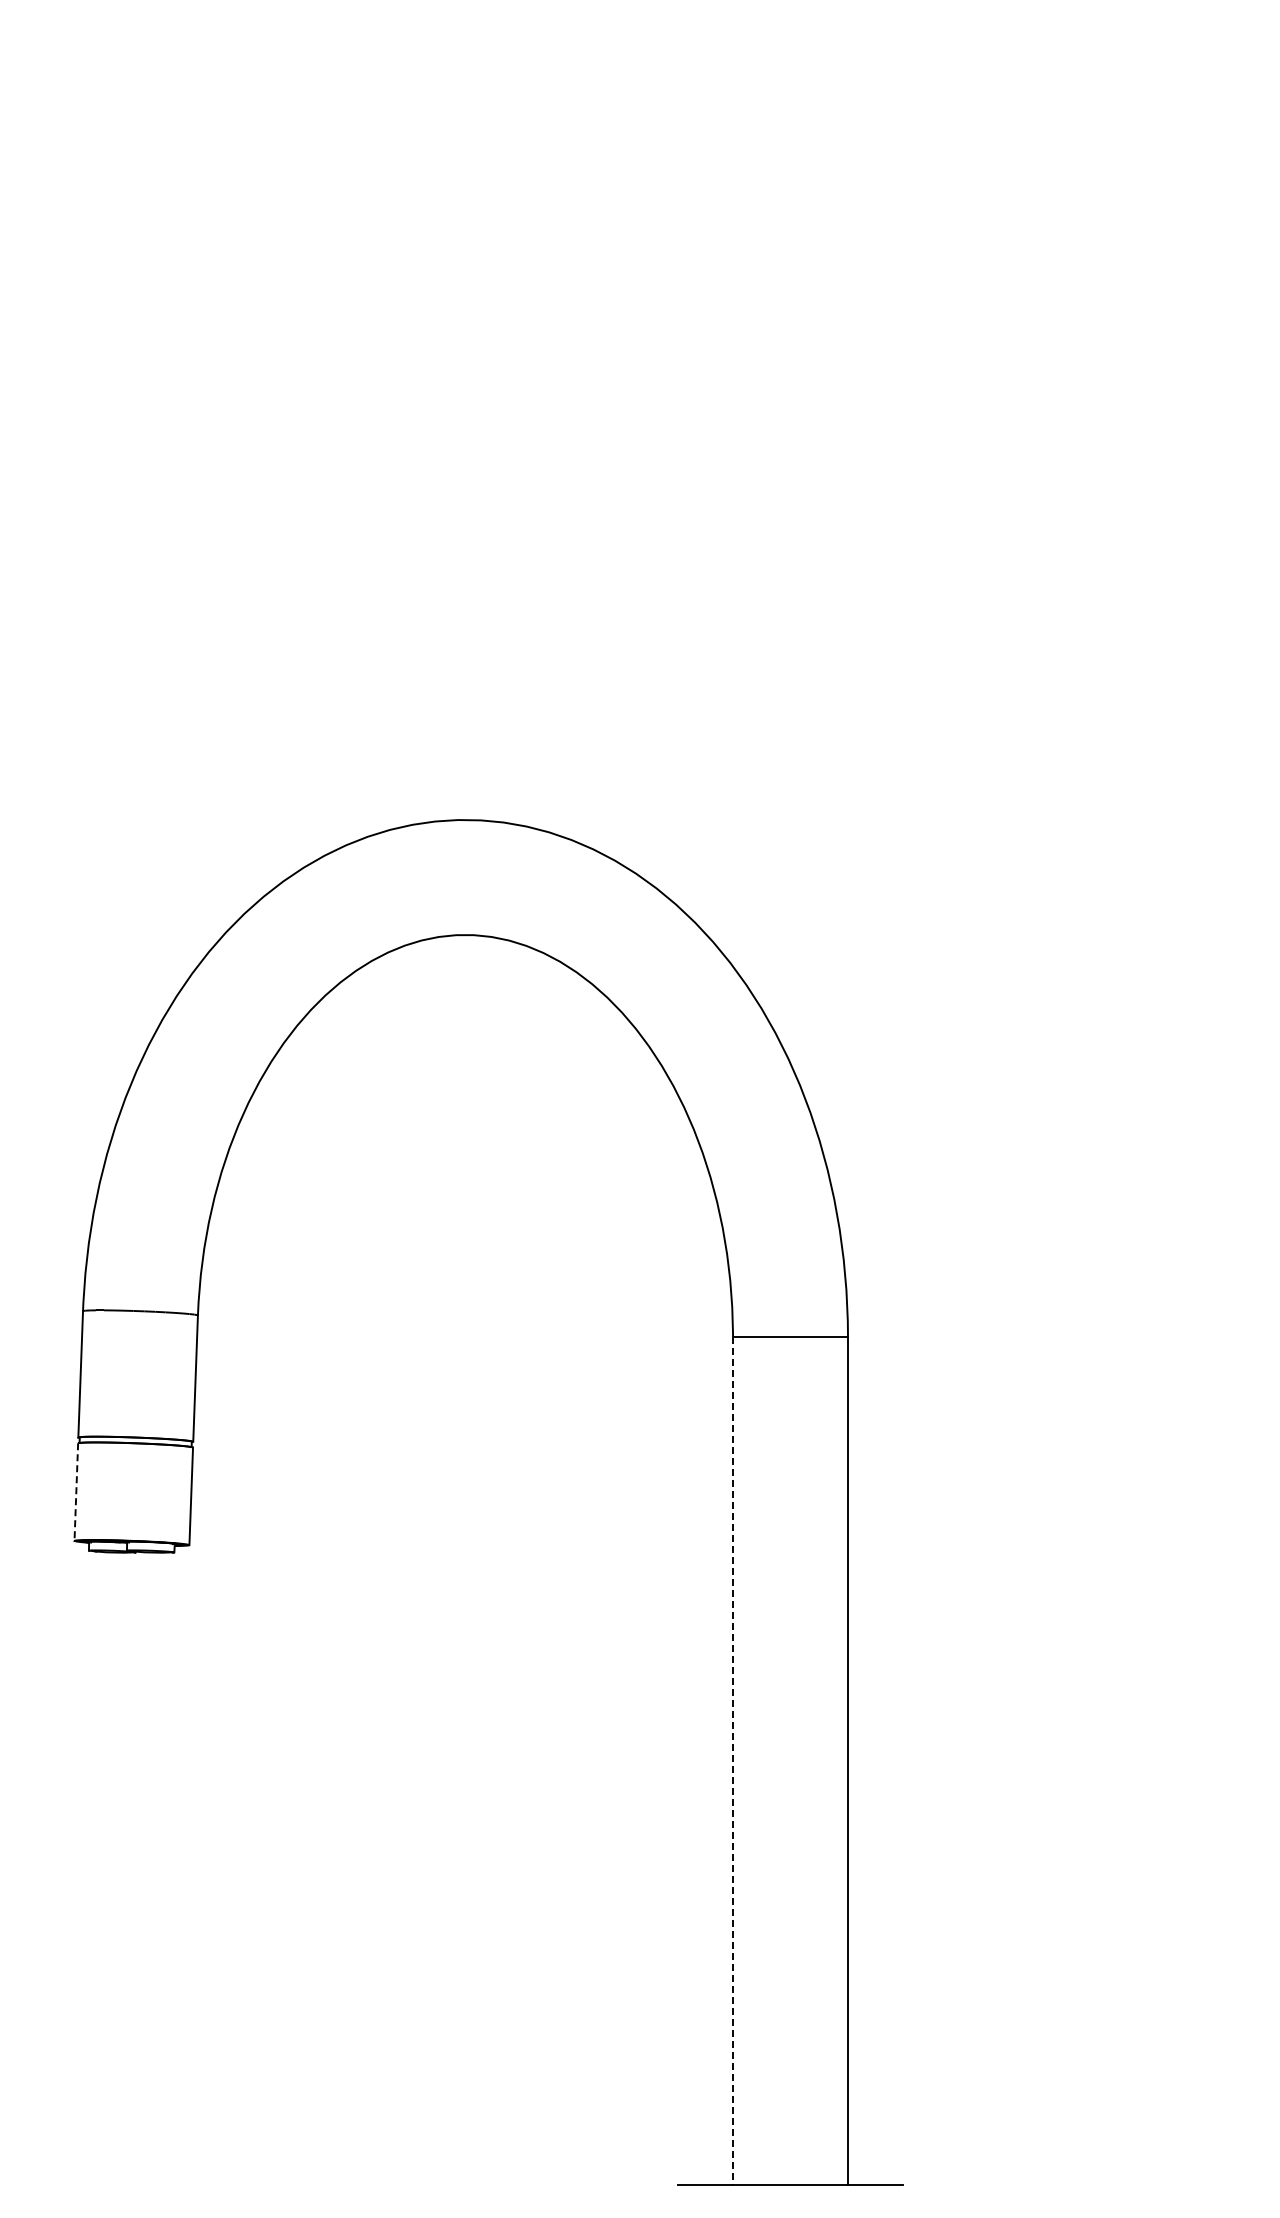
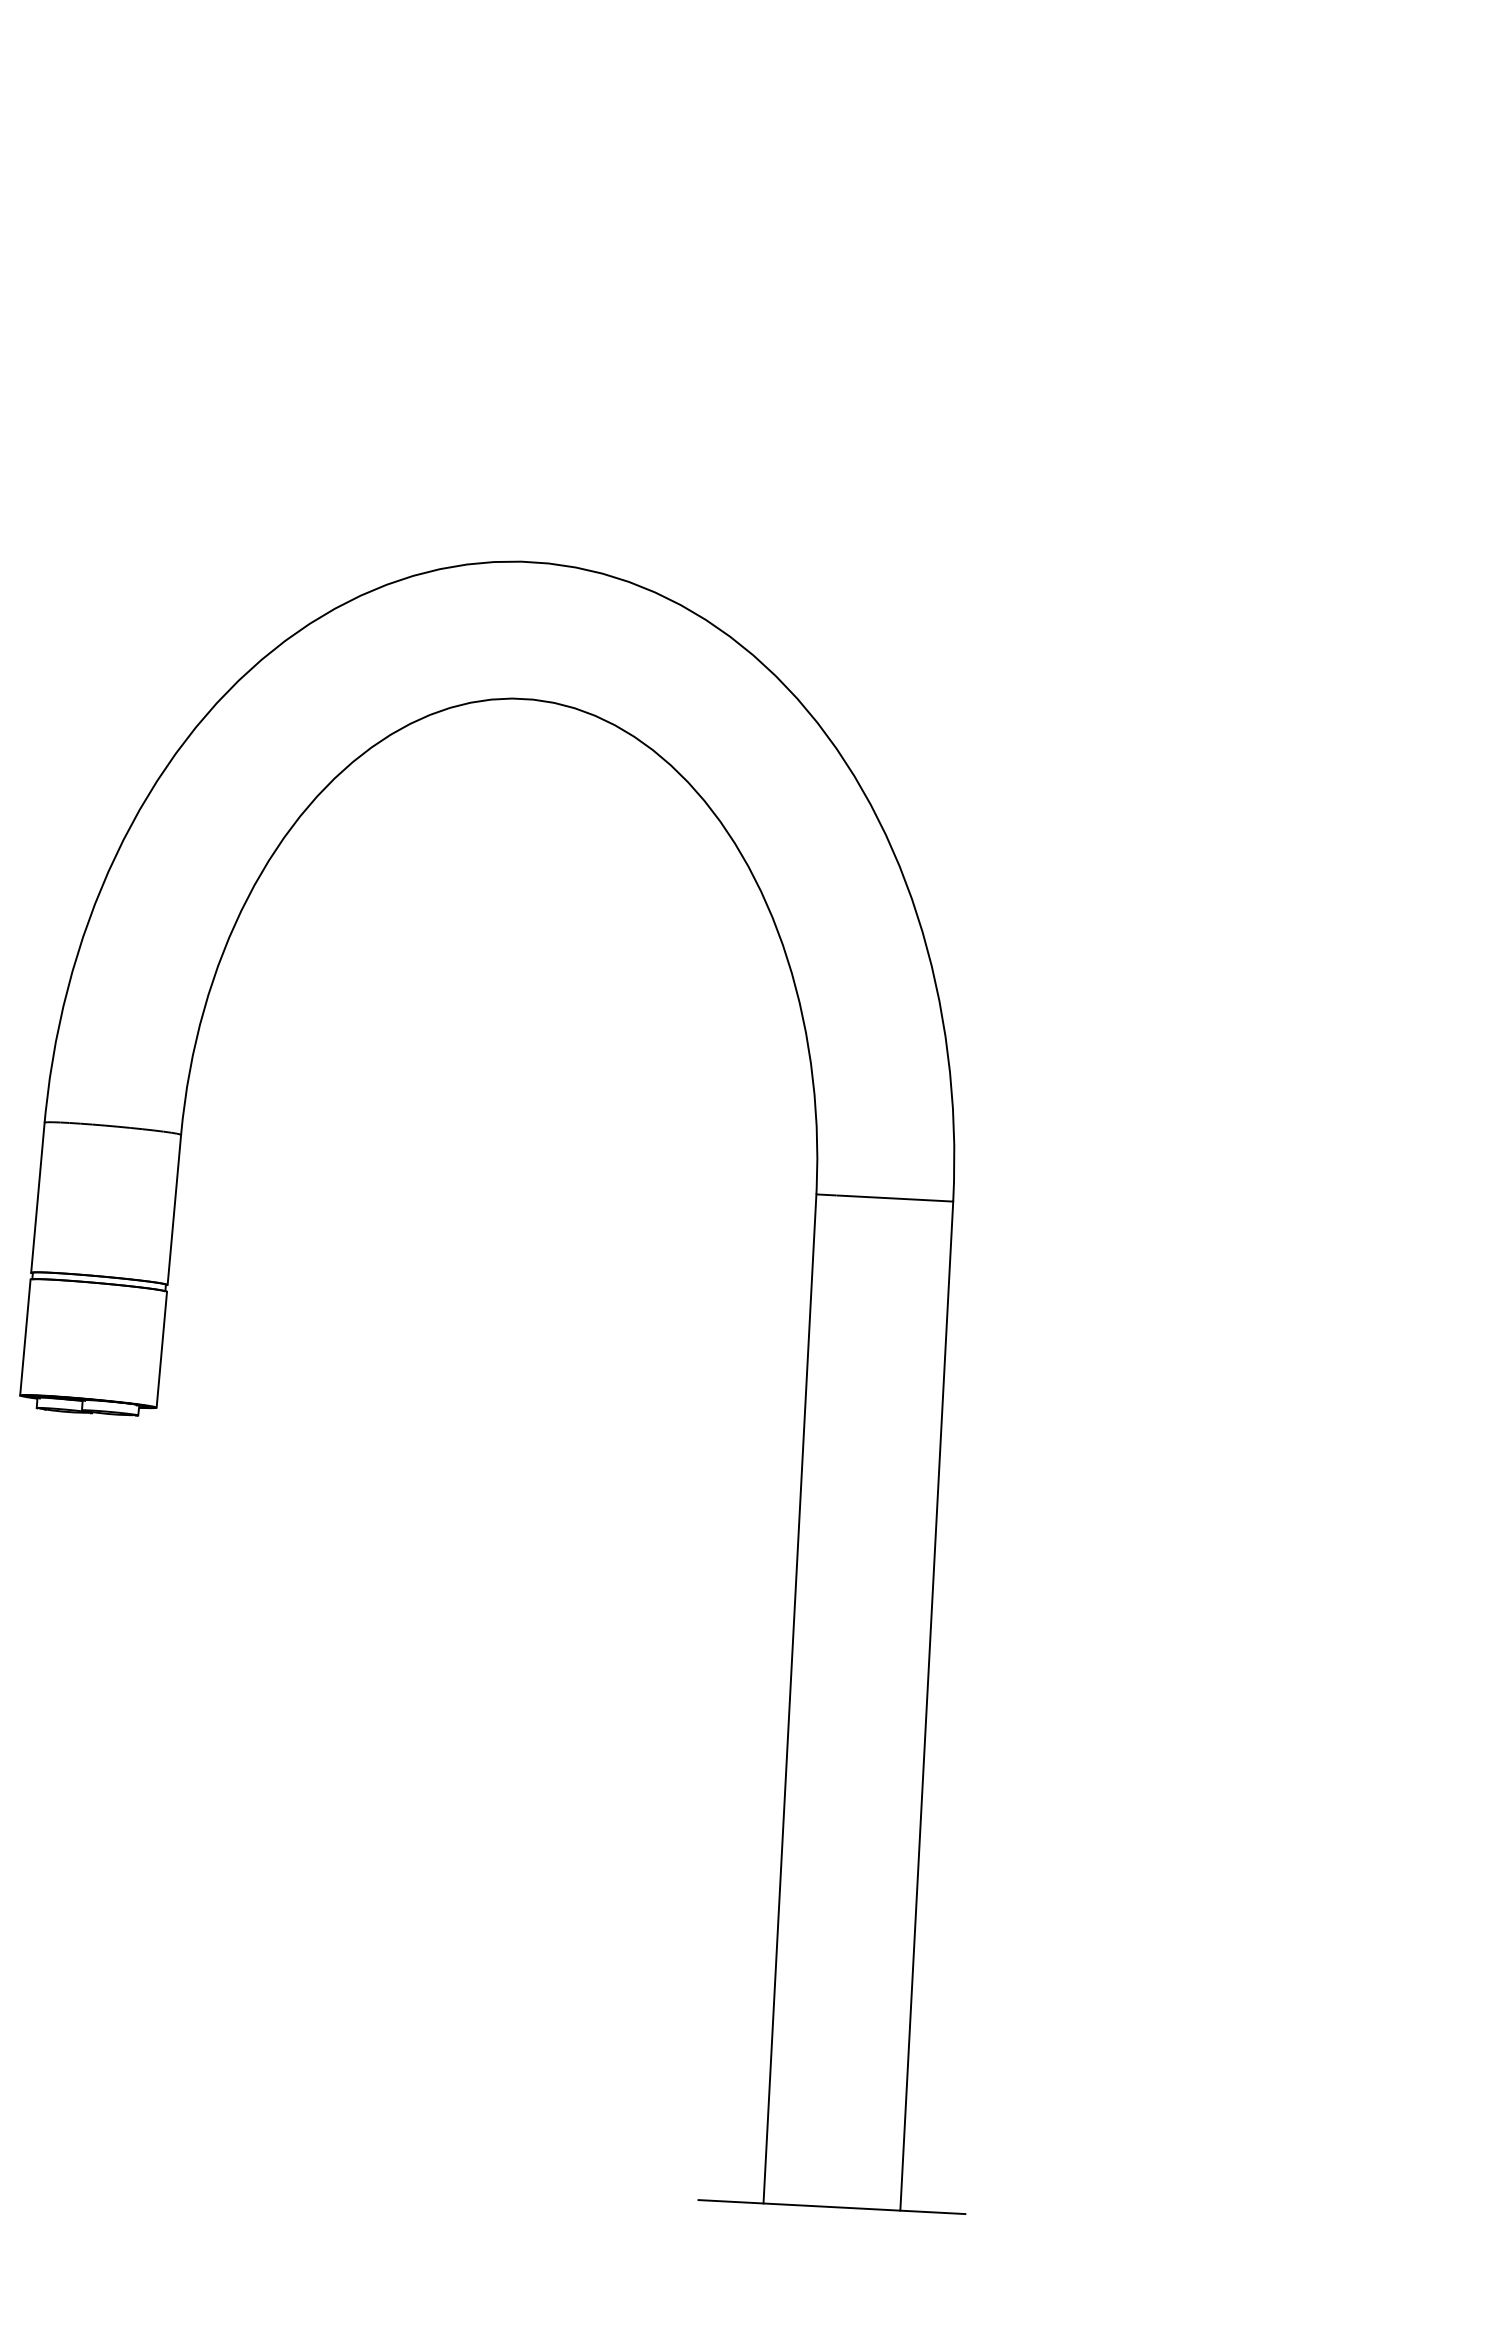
line: (76, 1492) -> (25, 1338), dashed -> solid
line: (733, 1761) -> (790, 1699), dashed -> solid

